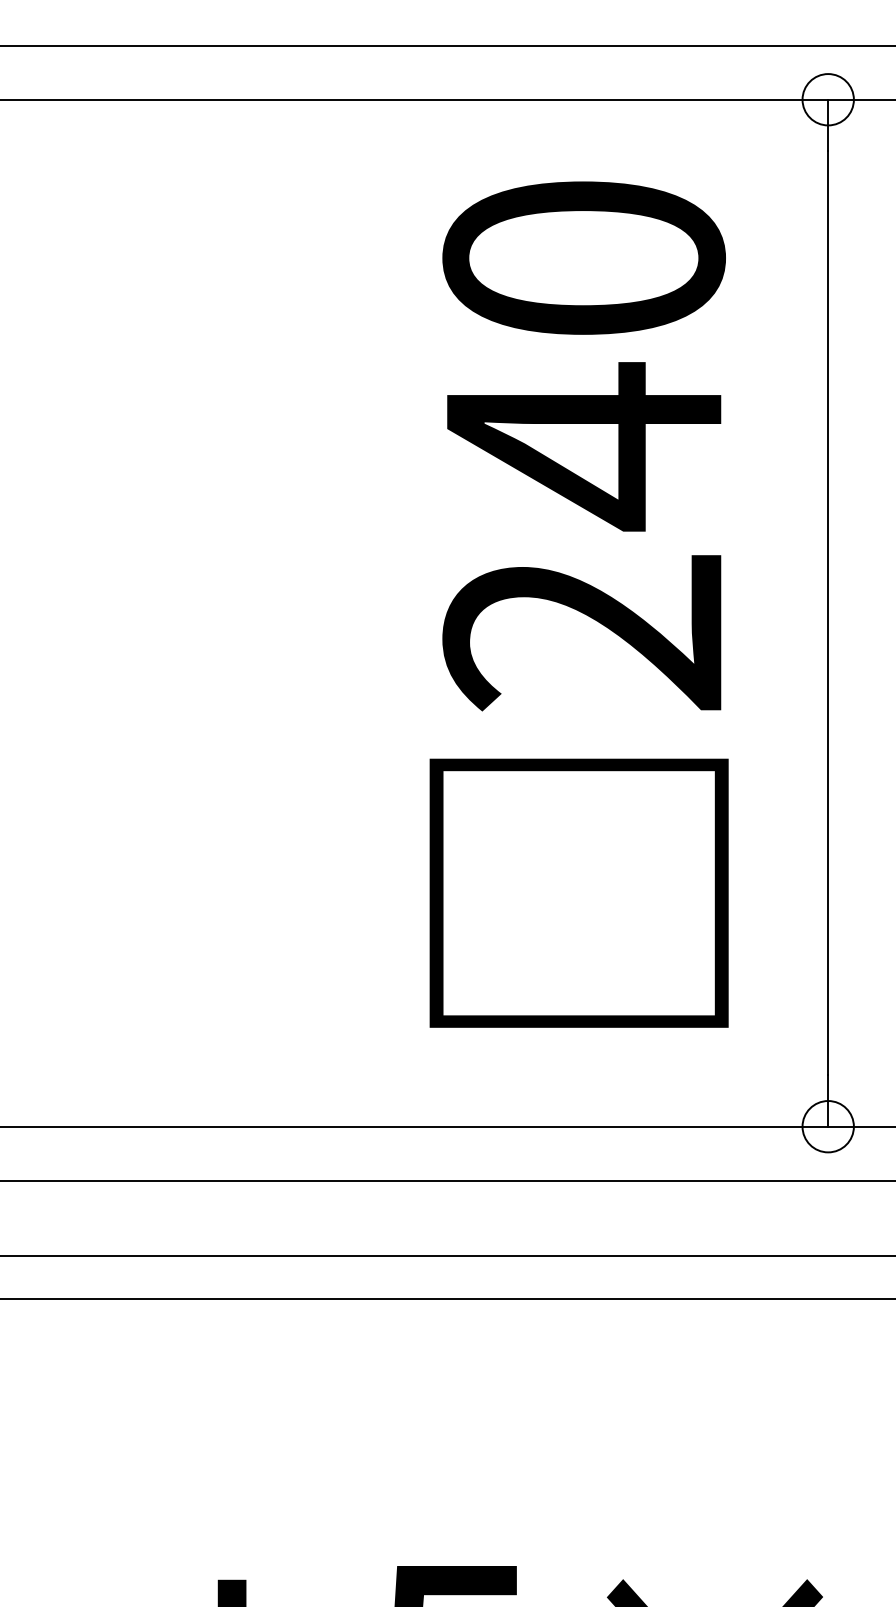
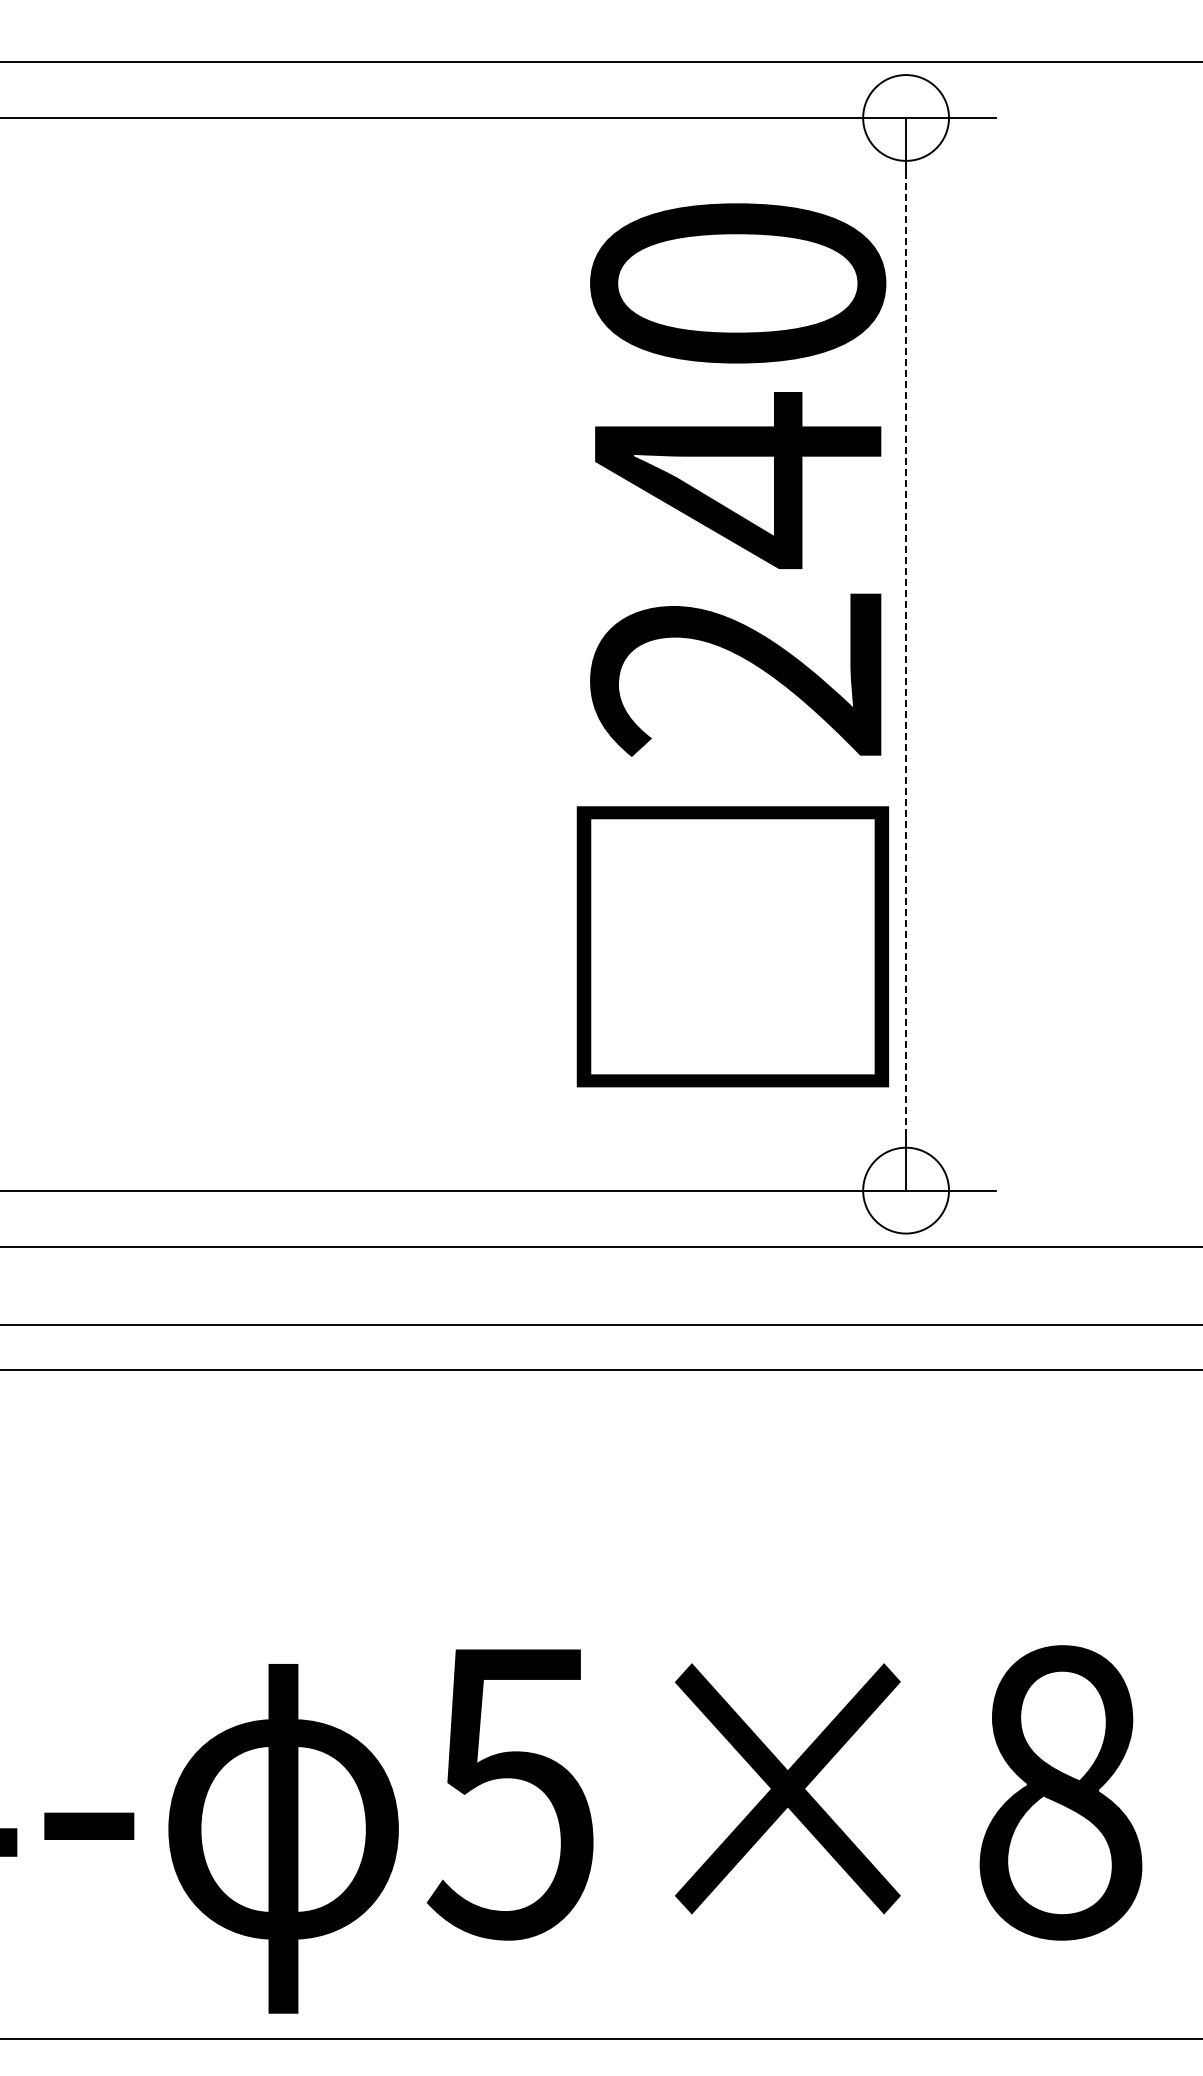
circle: (827, 99) -> (905, 117), size x1.6
text: (578, 604) -> (732, 645), moved
line: (828, 613) -> (906, 654), solid -> dashed
circle: (827, 1126) -> (905, 1190), size x1.6

